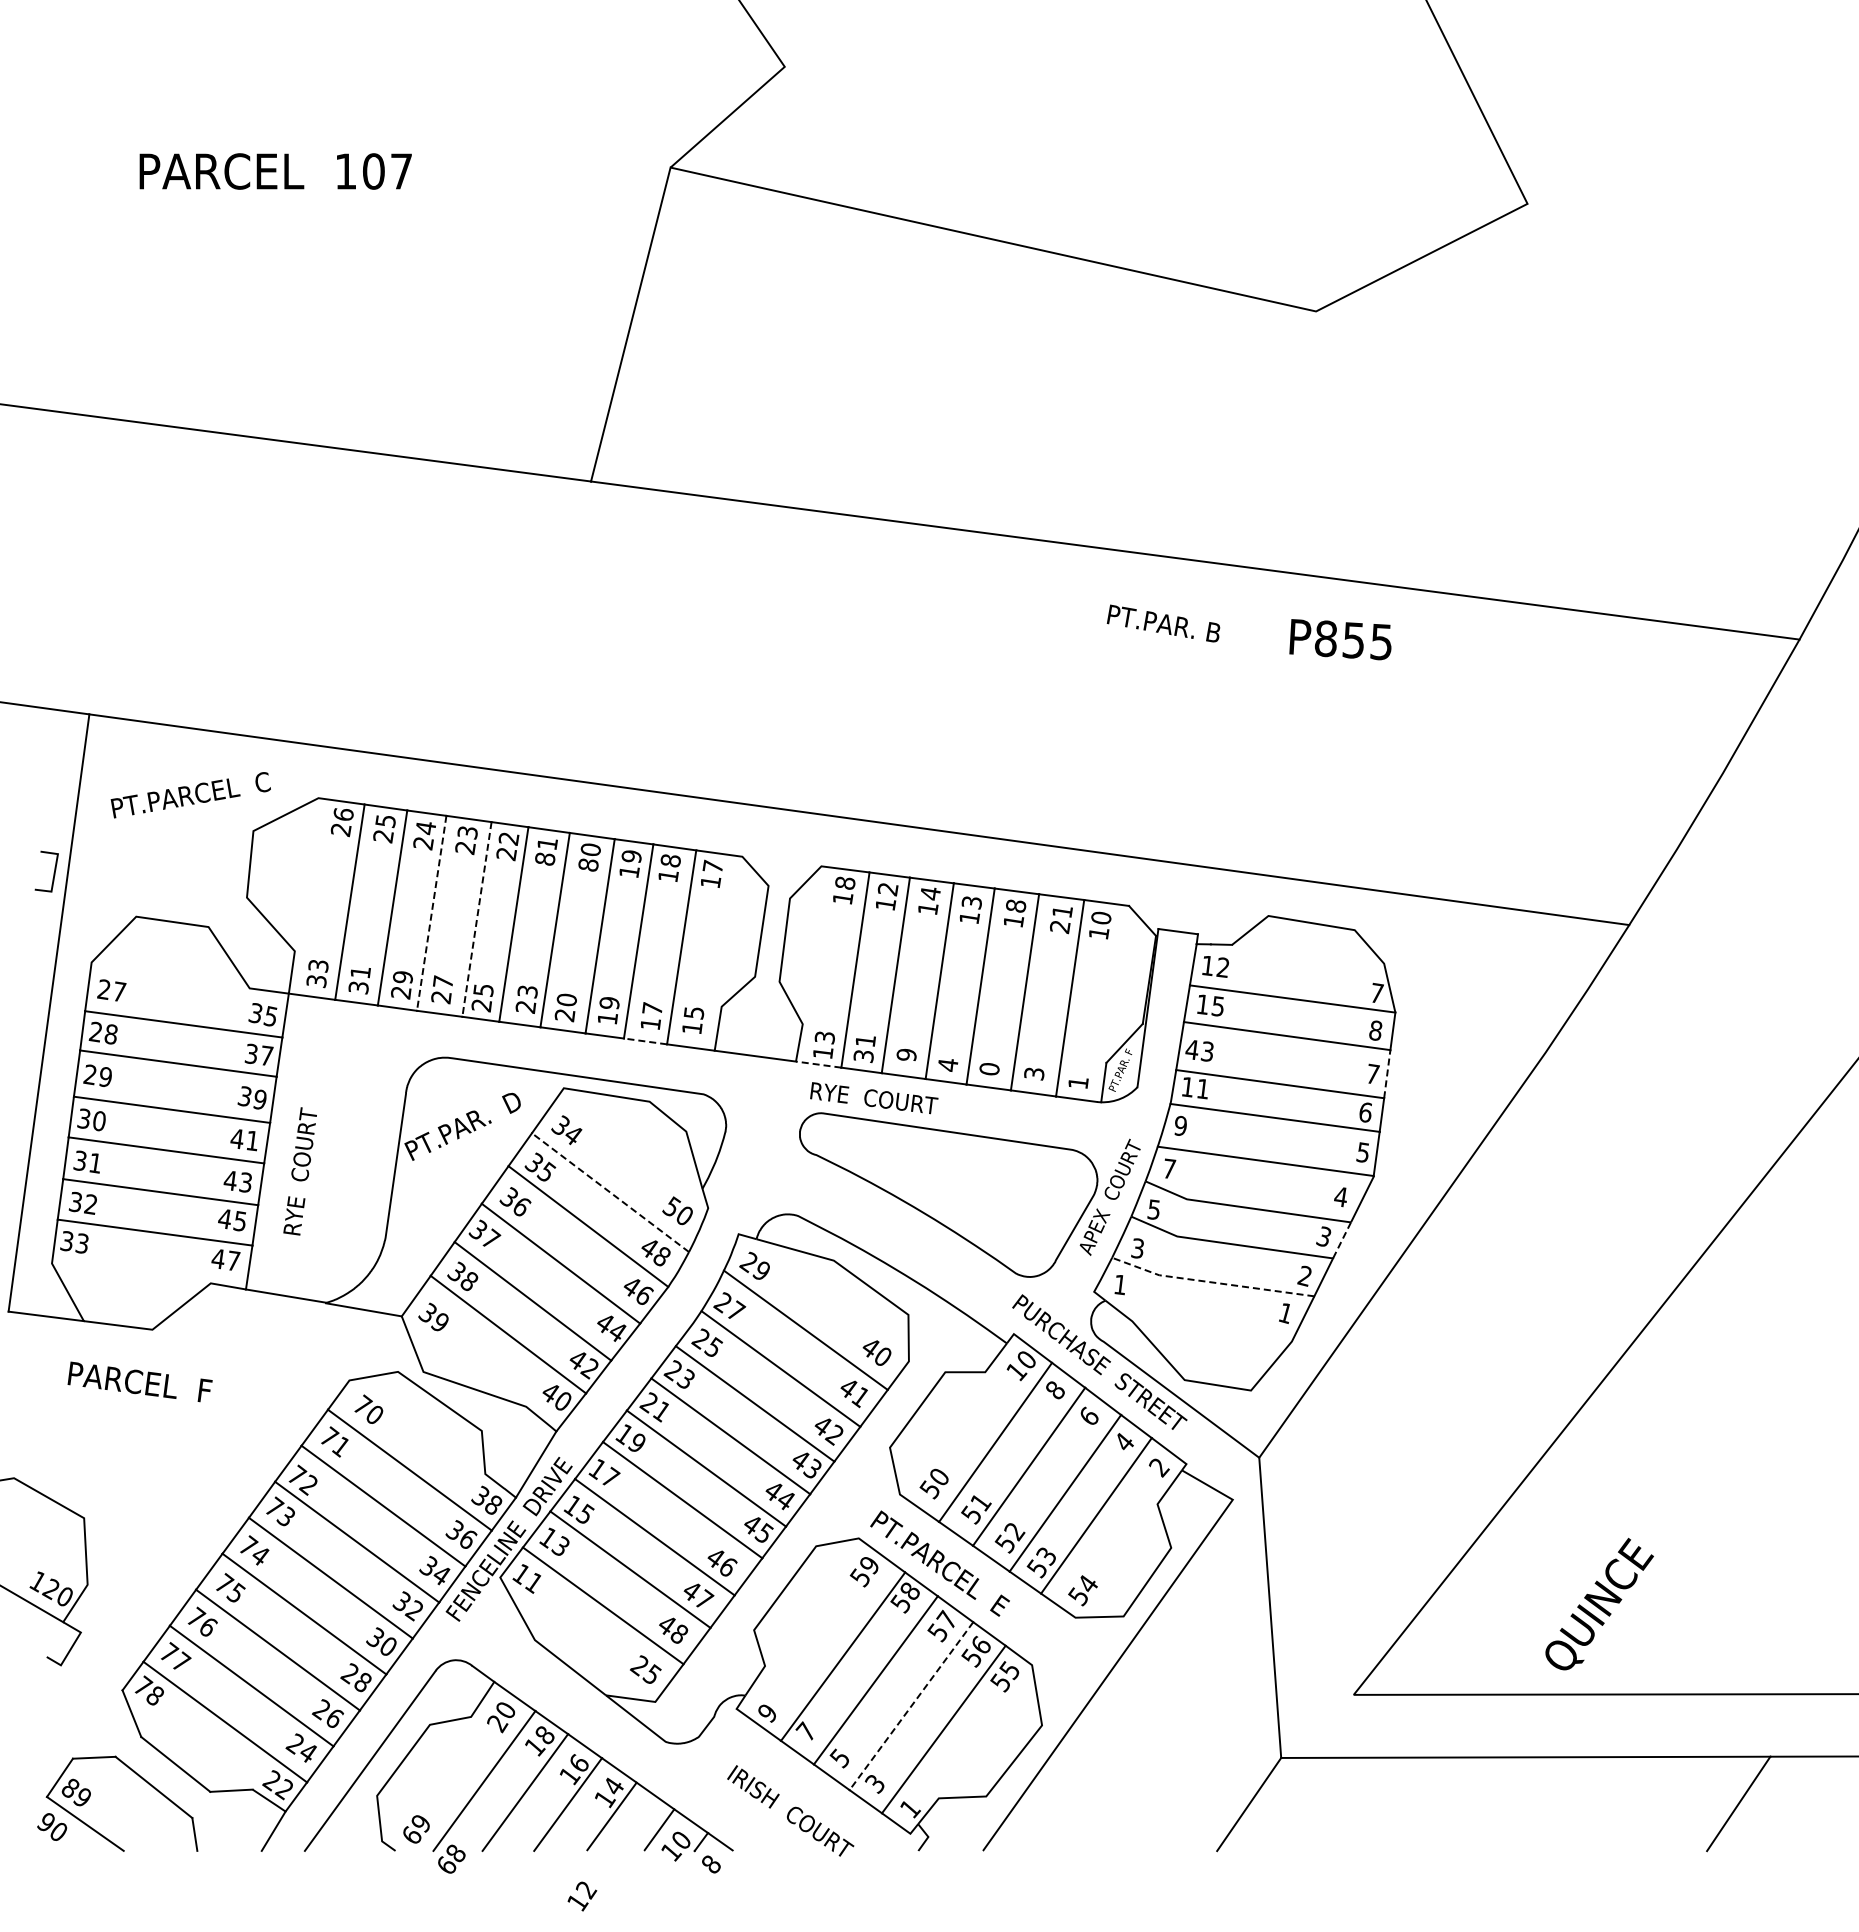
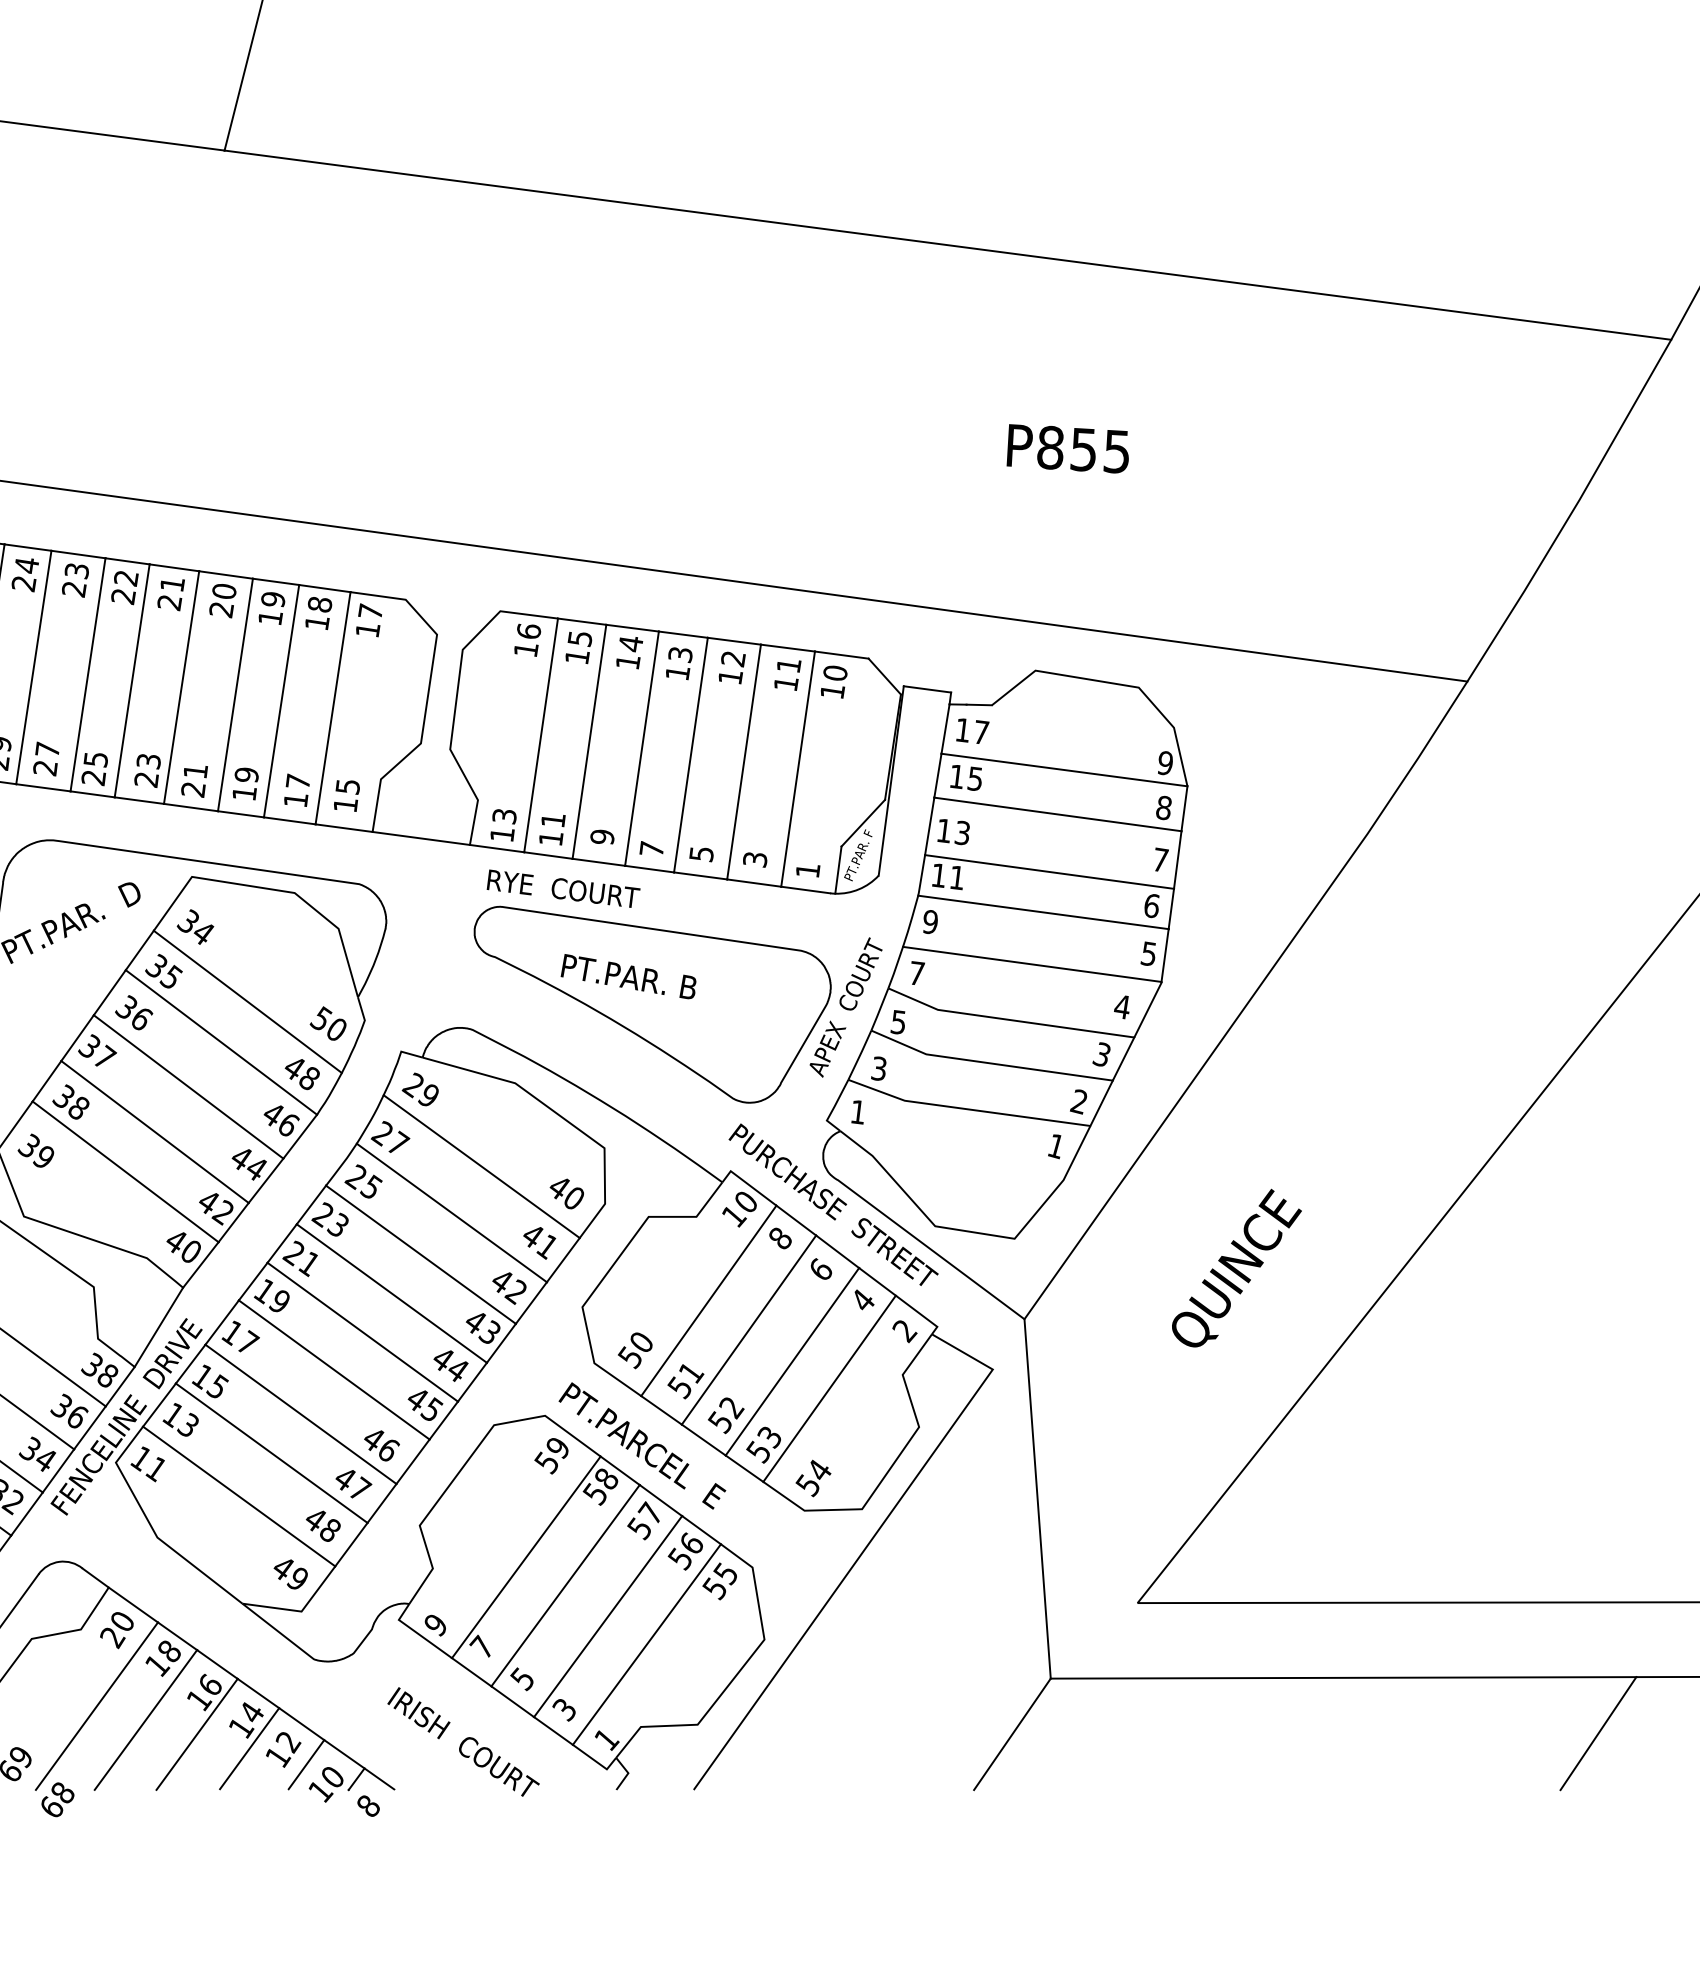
text: (1163, 623) -> (628, 976), moved
text: (1340, 639) -> (1067, 448), moved
text: (545, 859) -> (170, 603), 81 -> 21
text: (588, 865) -> (221, 610), 80 -> 20
text: (844, 882) -> (527, 630), 18 -> 16
text: (887, 889) -> (579, 638), 12 -> 15
text: (1015, 906) -> (732, 659), 18 -> 12
line: (431, 913) -> (33, 667), dashed -> solid
line: (476, 919) -> (87, 674), dashed -> solid
text: (1059, 927) -> (785, 684), 21 -> 11
text: (1222, 967) -> (980, 732), 12 -> 17
text: (1376, 992) -> (1164, 762), 7 -> 9
text: (566, 999) -> (195, 770), 20 -> 21
line: (645, 1041) -> (289, 820), dashed -> solid
text: (1191, 1050) -> (943, 831), 43 -> 13
text: (863, 1056) -> (550, 838), 31 -> 11
line: (818, 1064) -> (496, 848), dashed -> solid
text: (947, 1064) -> (651, 848), 4 -> 7
text: (989, 1069) -> (701, 854), 0 -> 5
line: (1387, 1073) -> (1178, 859), dashed -> solid
line: (610, 1192) -> (247, 1001), dashed -> solid
line: (1341, 1240) -> (1122, 1059), dashed -> solid
line: (1210, 1282) -> (966, 1109), dashed -> solid
text: (1599, 1603) -> (1236, 1267), moved
text: (645, 1669) -> (289, 1572), 25 -> 49
line: (911, 1706) -> (608, 1616), dashed -> solid
text: (582, 1896) -> (283, 1749), moved

